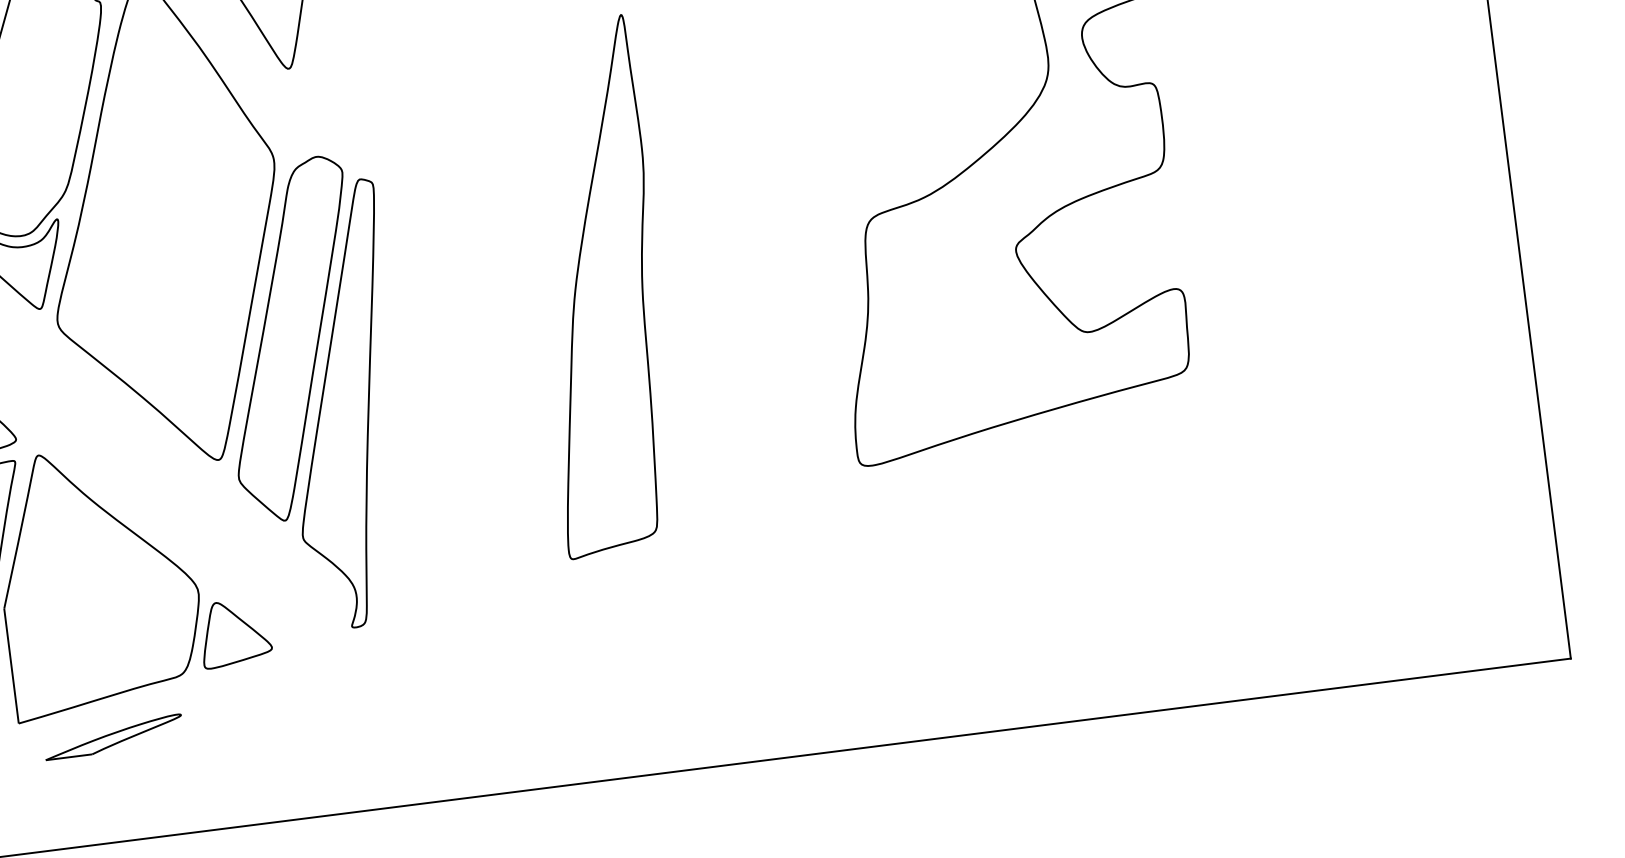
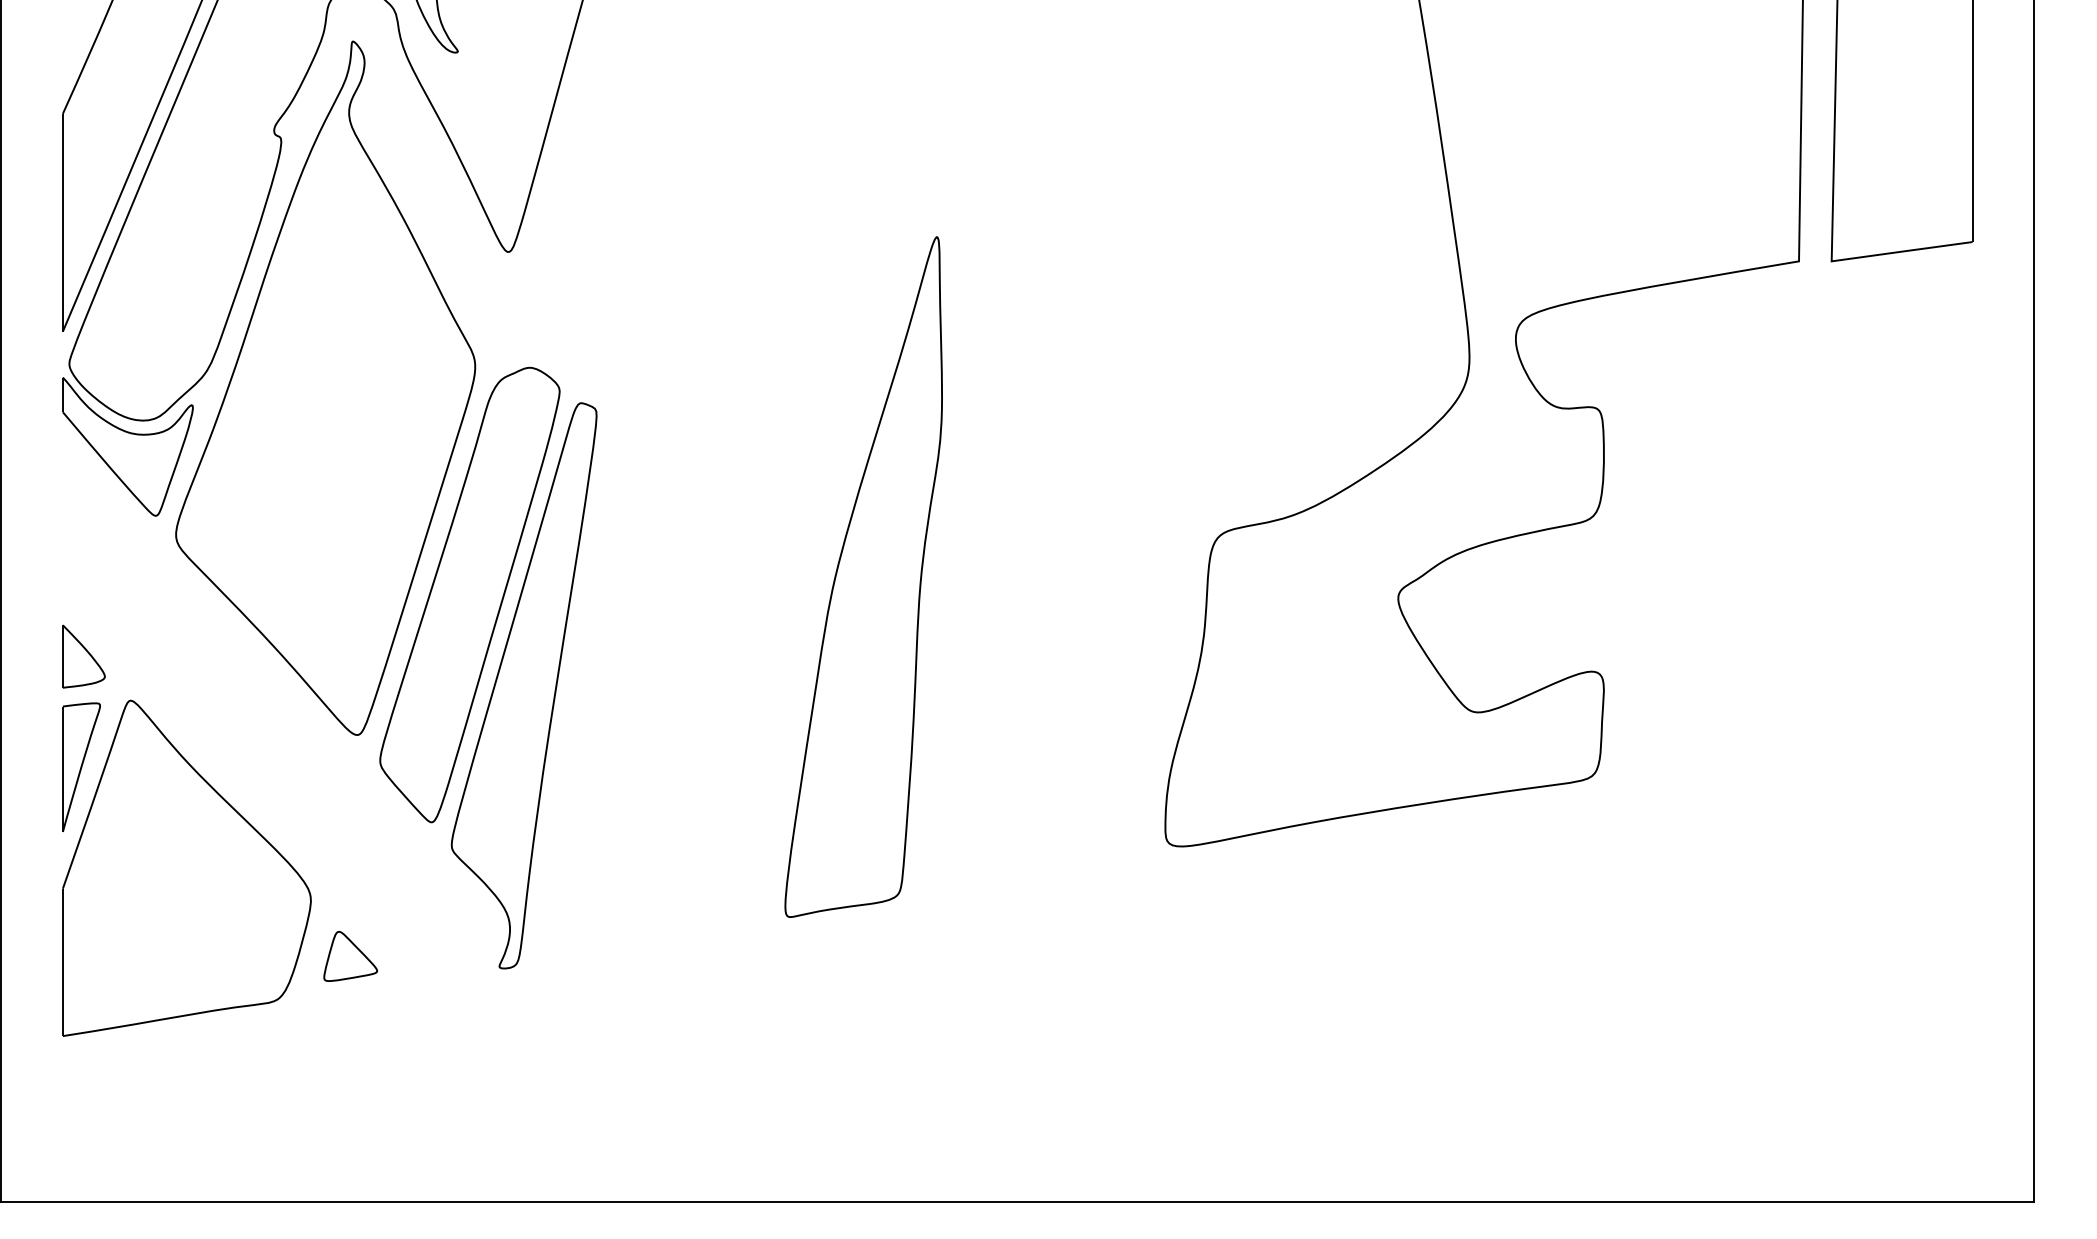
part: (234, 633) -> (350, 956), size x0.6
part: (113, 737) -> (180, 1068), removed

